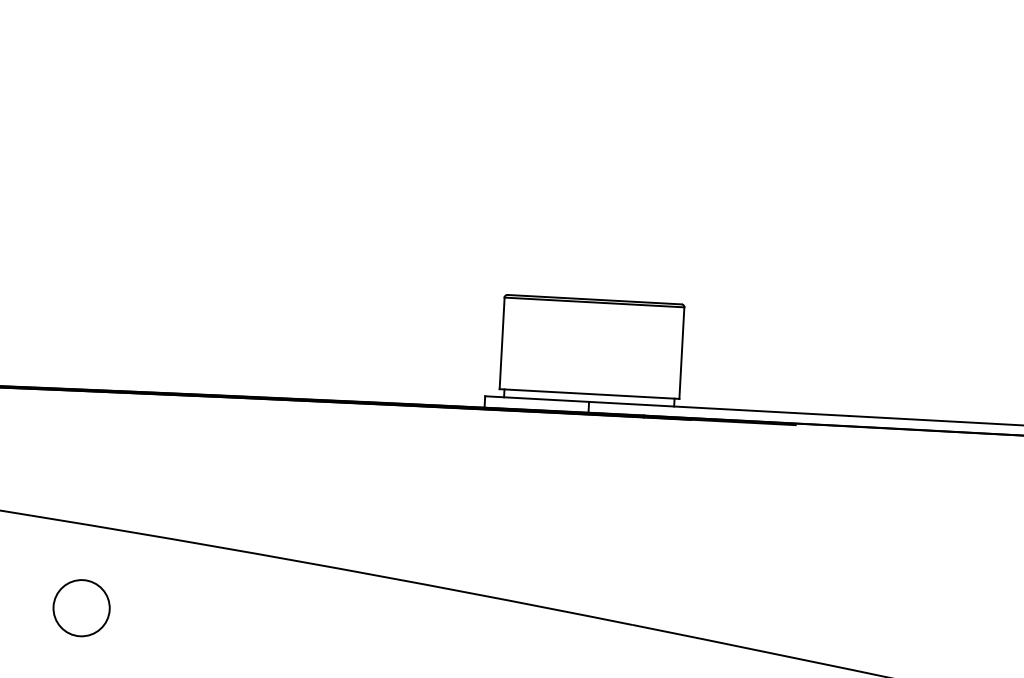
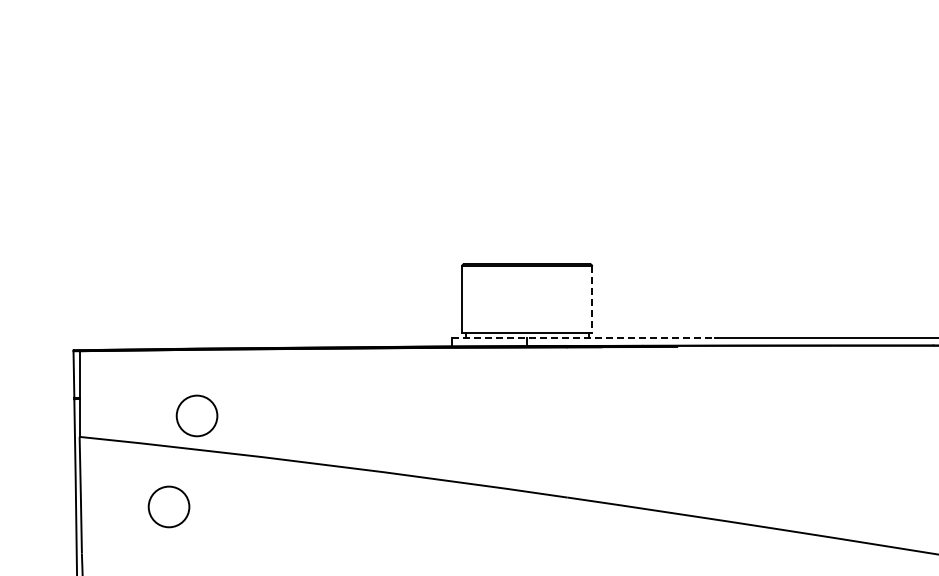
line: (682, 353) -> (592, 299), solid -> dashed
line: (666, 406) -> (583, 338), solid -> dashed
circle: (126, 483) -> (196, 415), added

